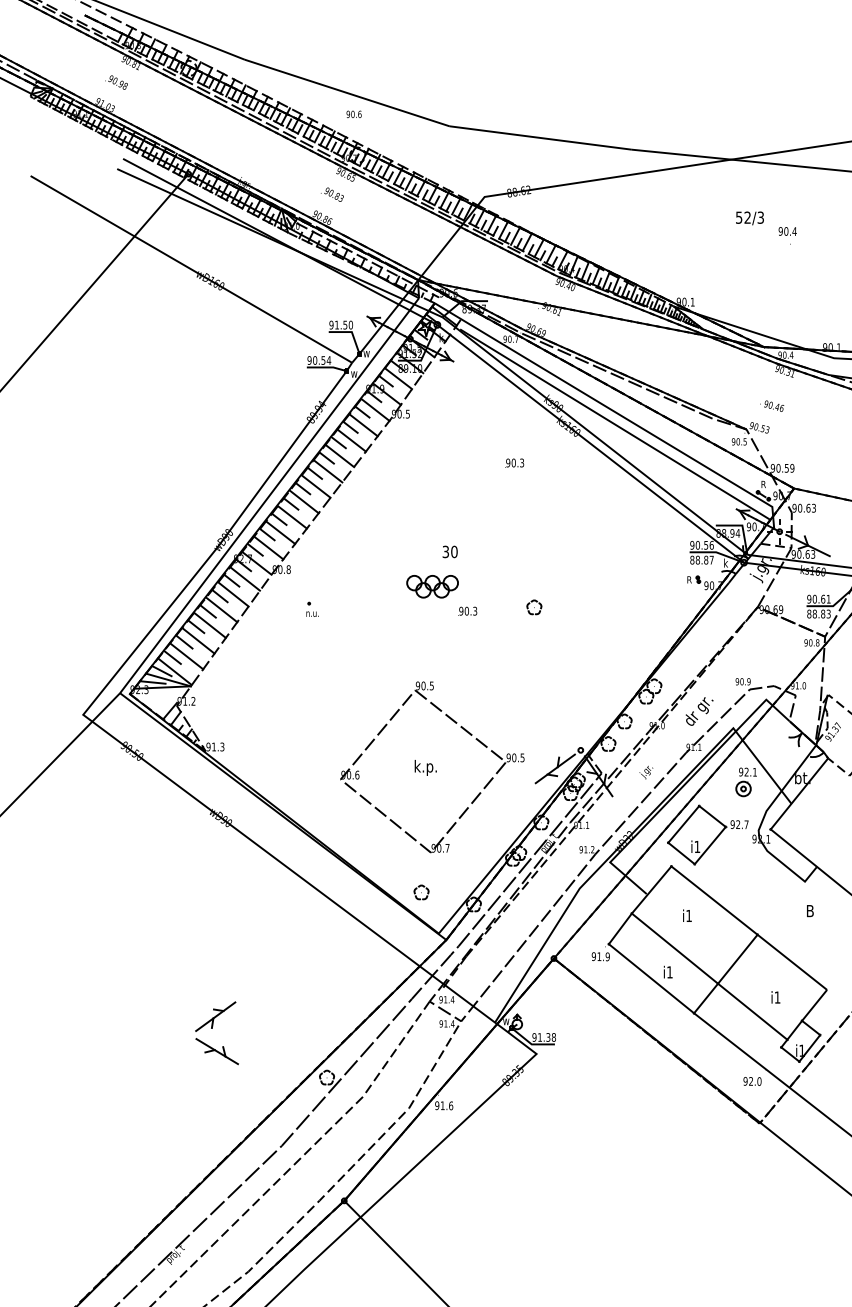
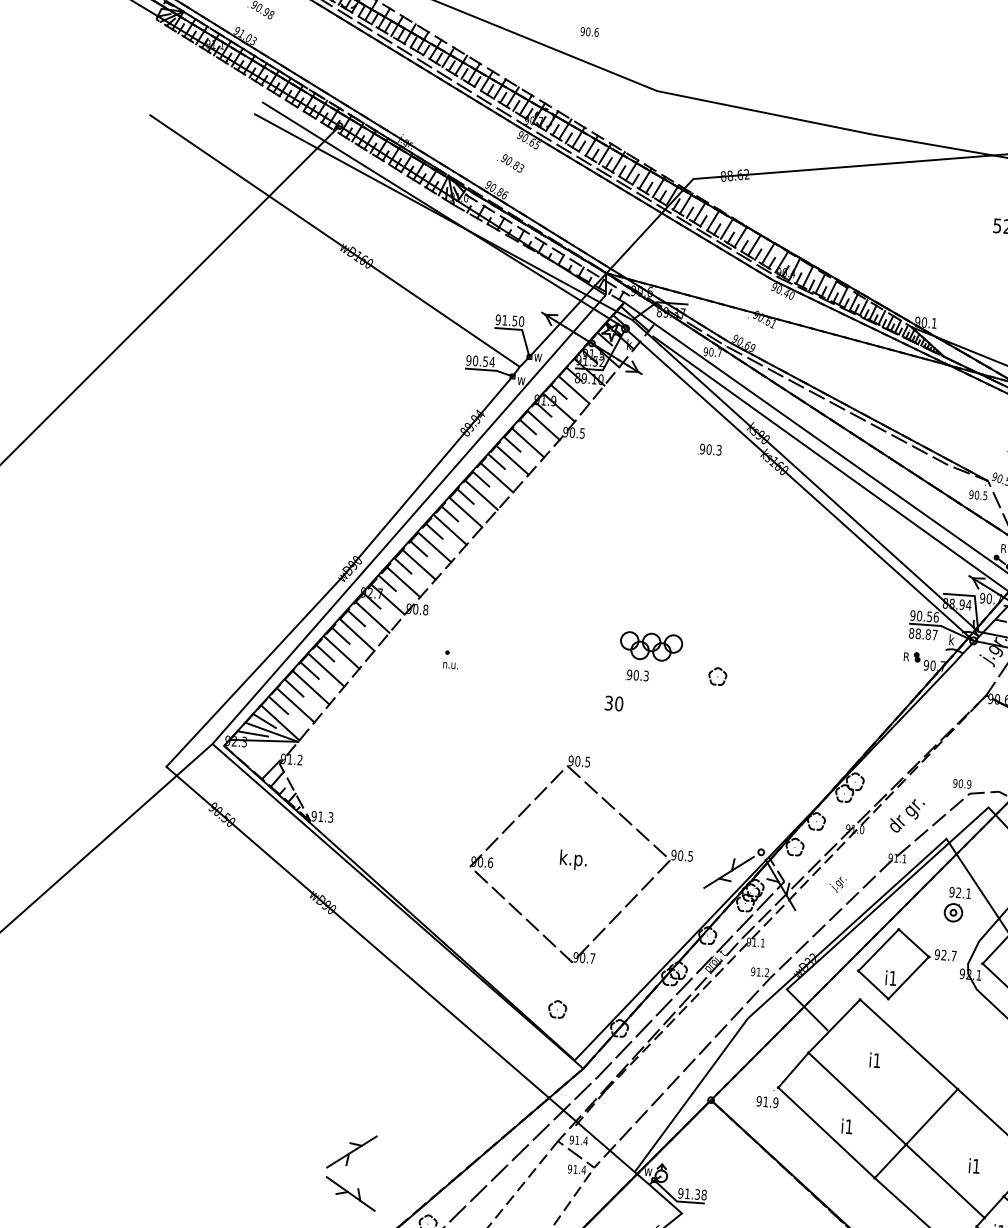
text: (353, 113) -> (589, 30), moved
text: (514, 462) -> (710, 449), moved
text: (449, 551) -> (613, 703), moved
part: (432, 586) -> (651, 646), moved
part: (212, 1028) -> (347, 1165), moved

